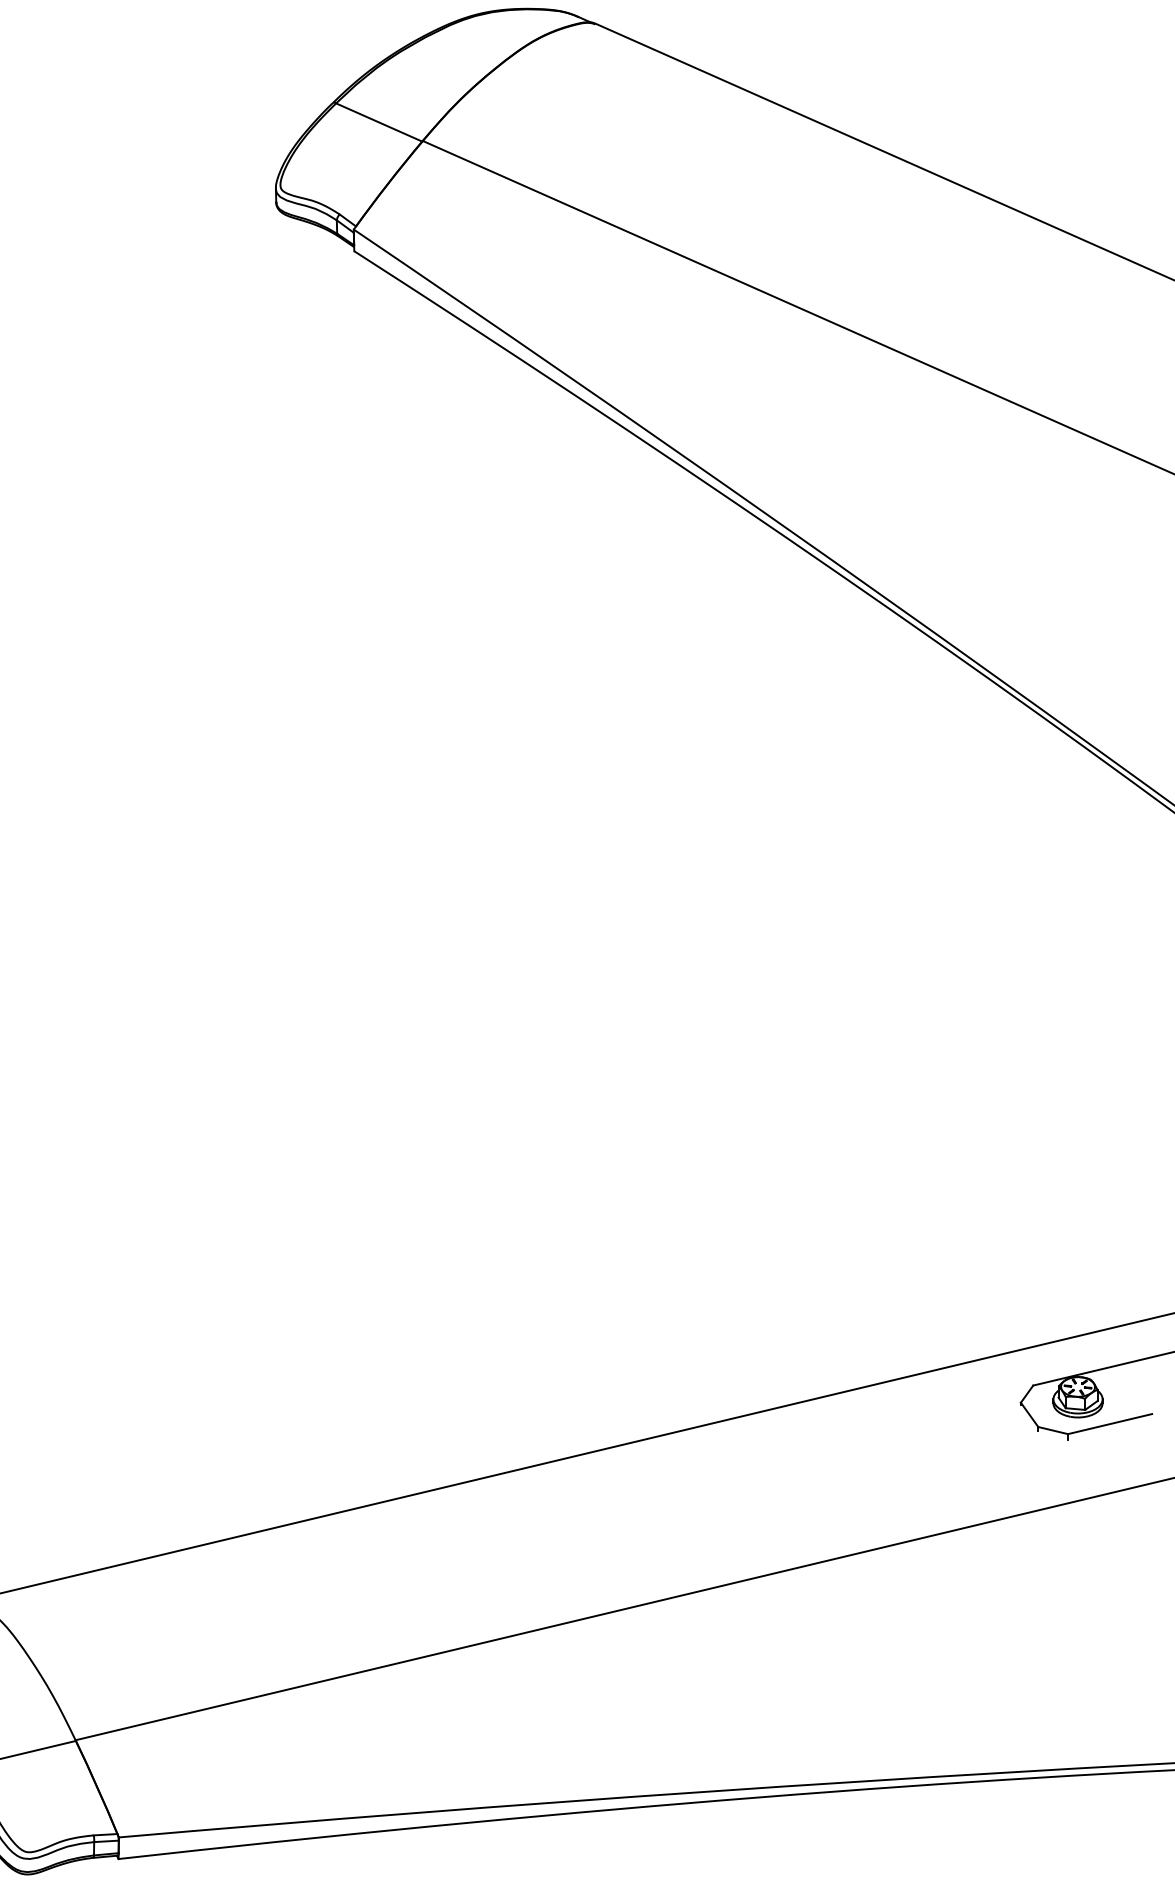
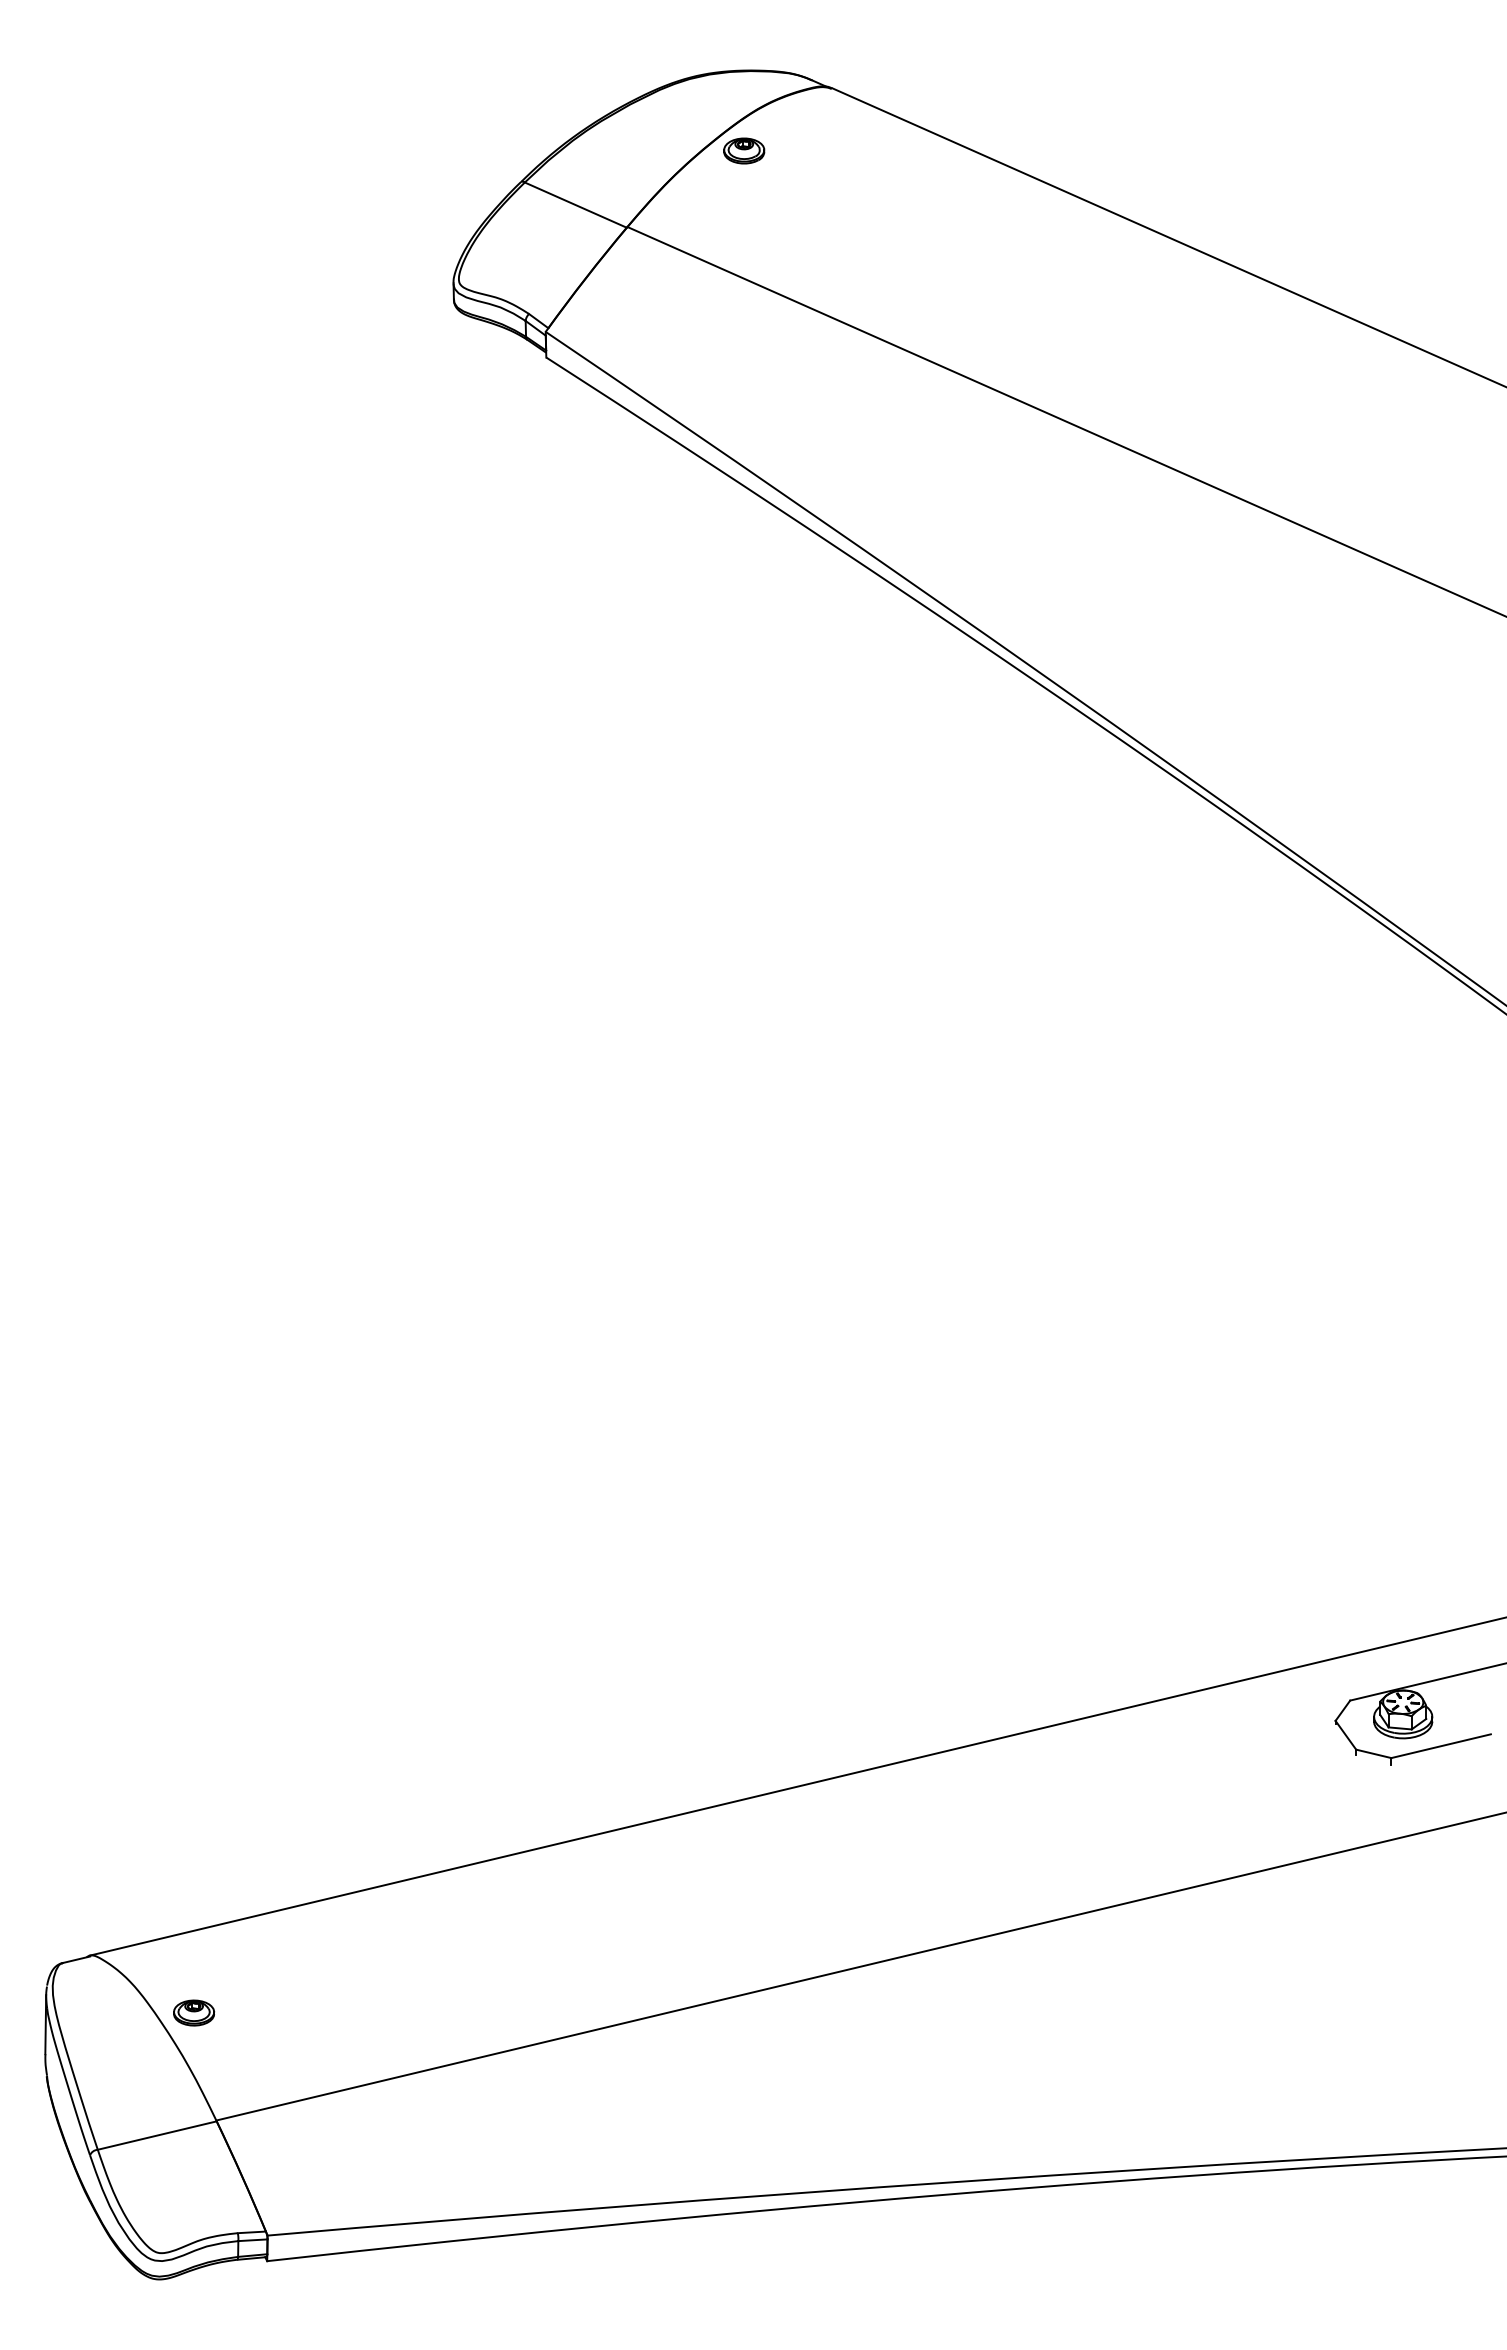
part: (521, 76) -> (744, 150), added
part: (57, 1649) -> (194, 2012), added

